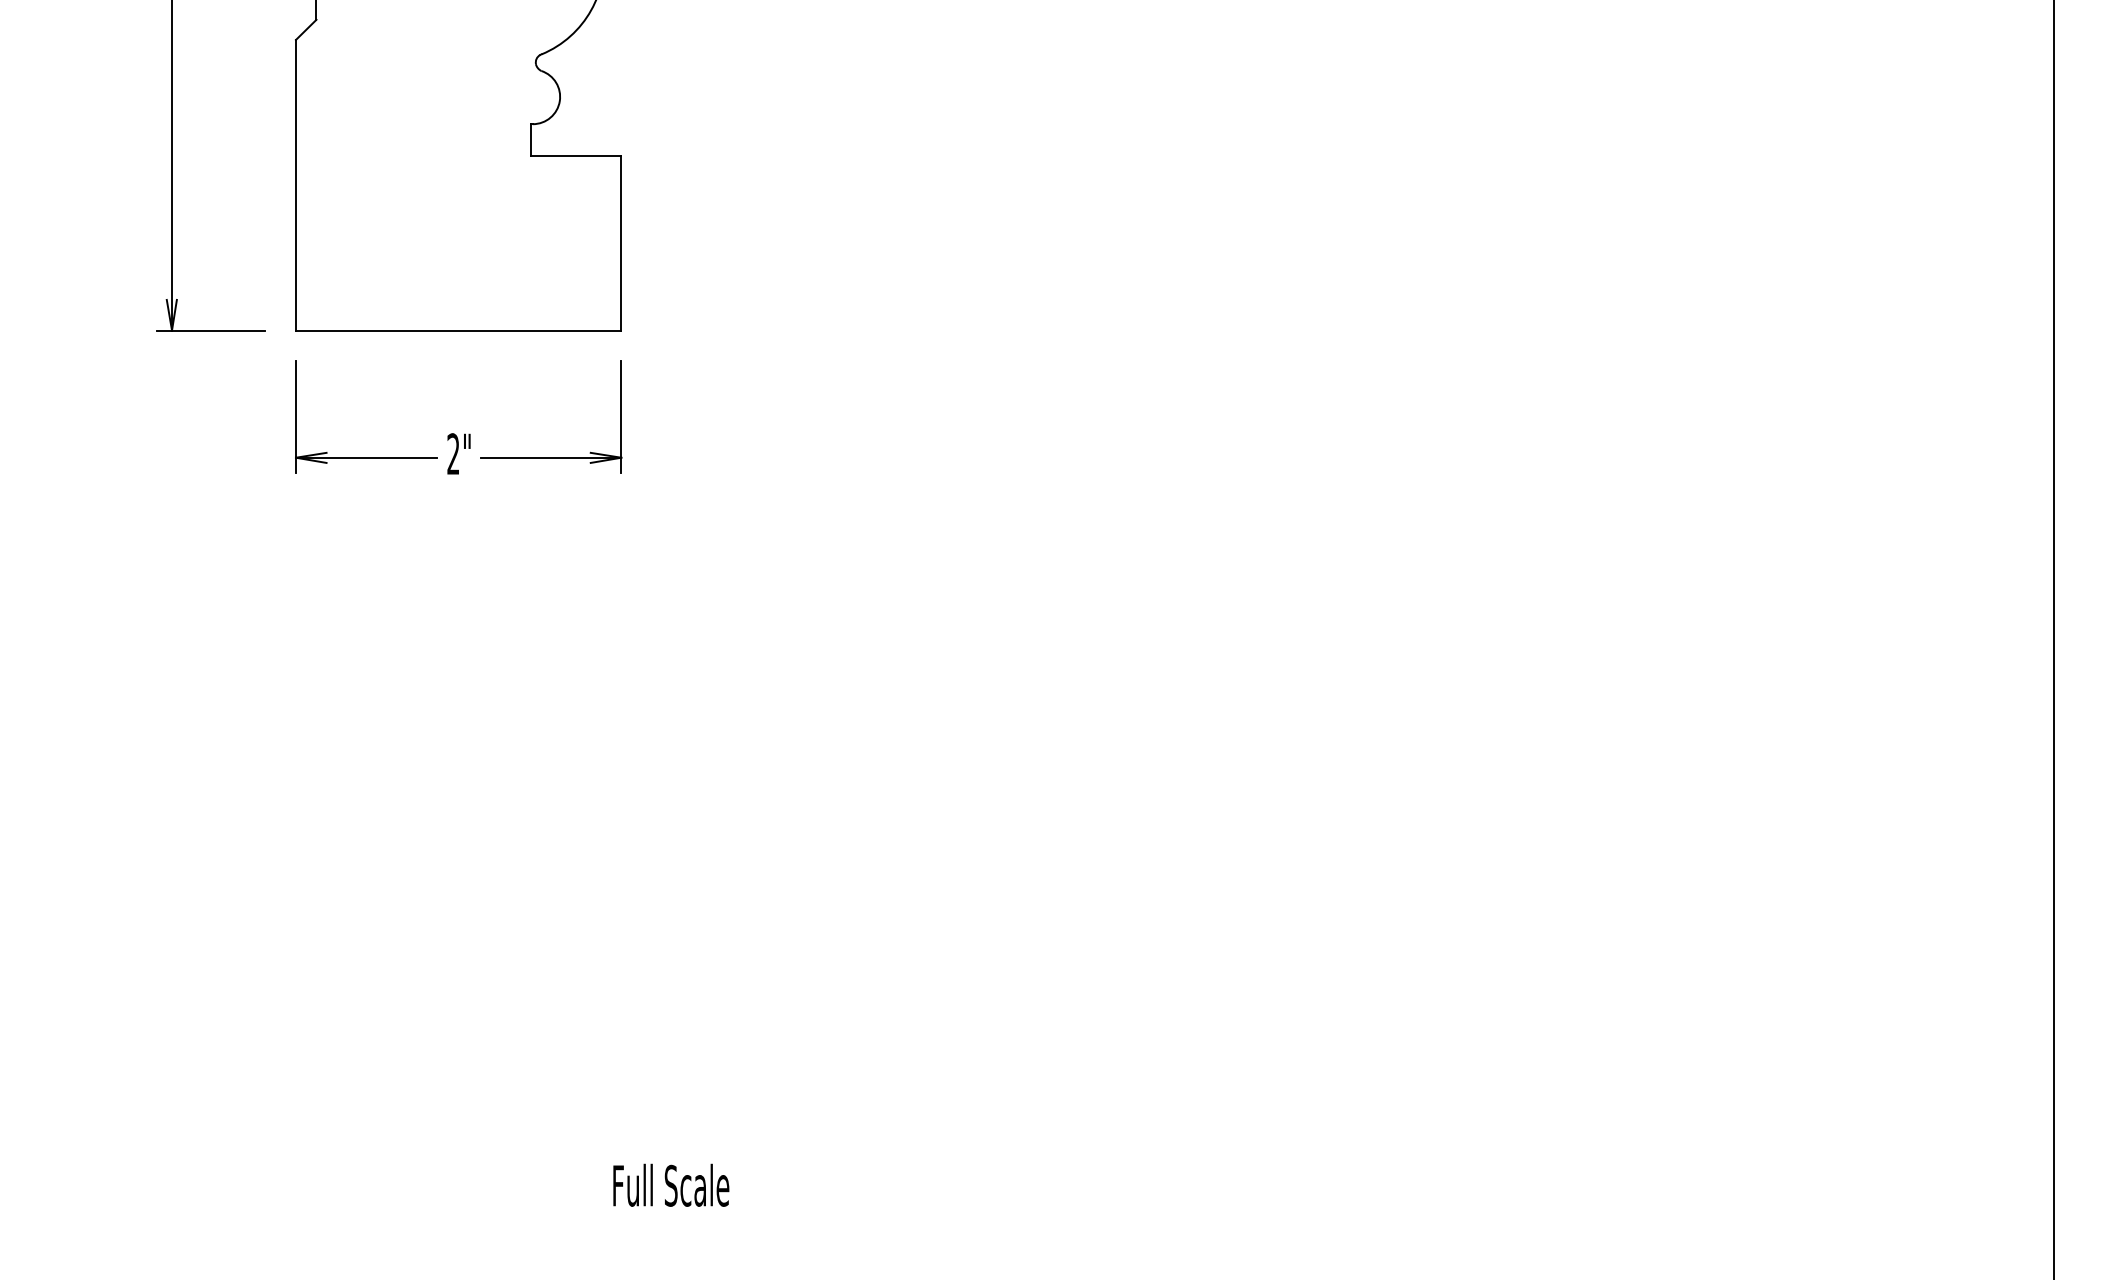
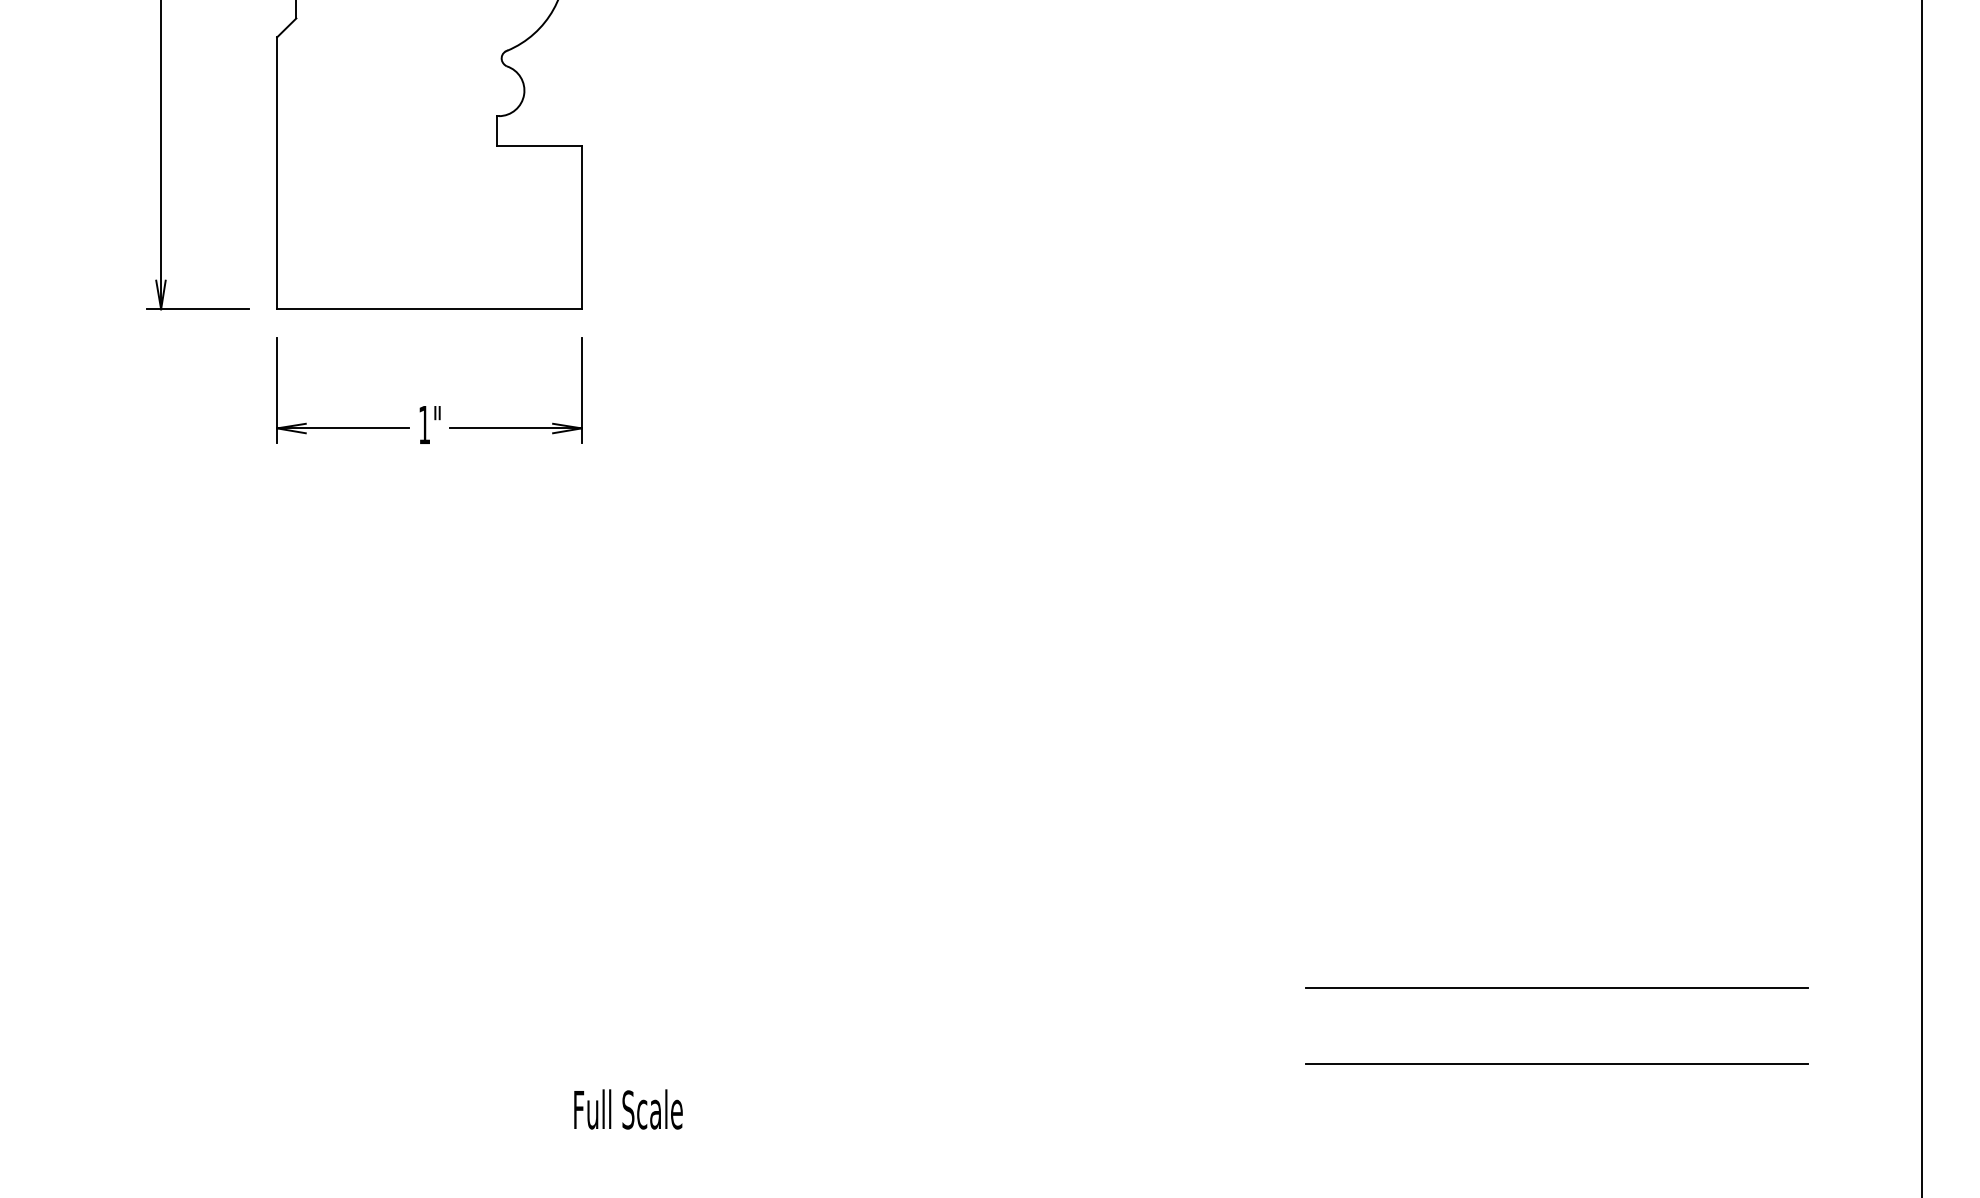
text: (453, 453) -> (424, 424), 2" -> 1"
line: (1662, 1055) -> (1556, 987), added
line: (1662, 1136) -> (1556, 1063), added

